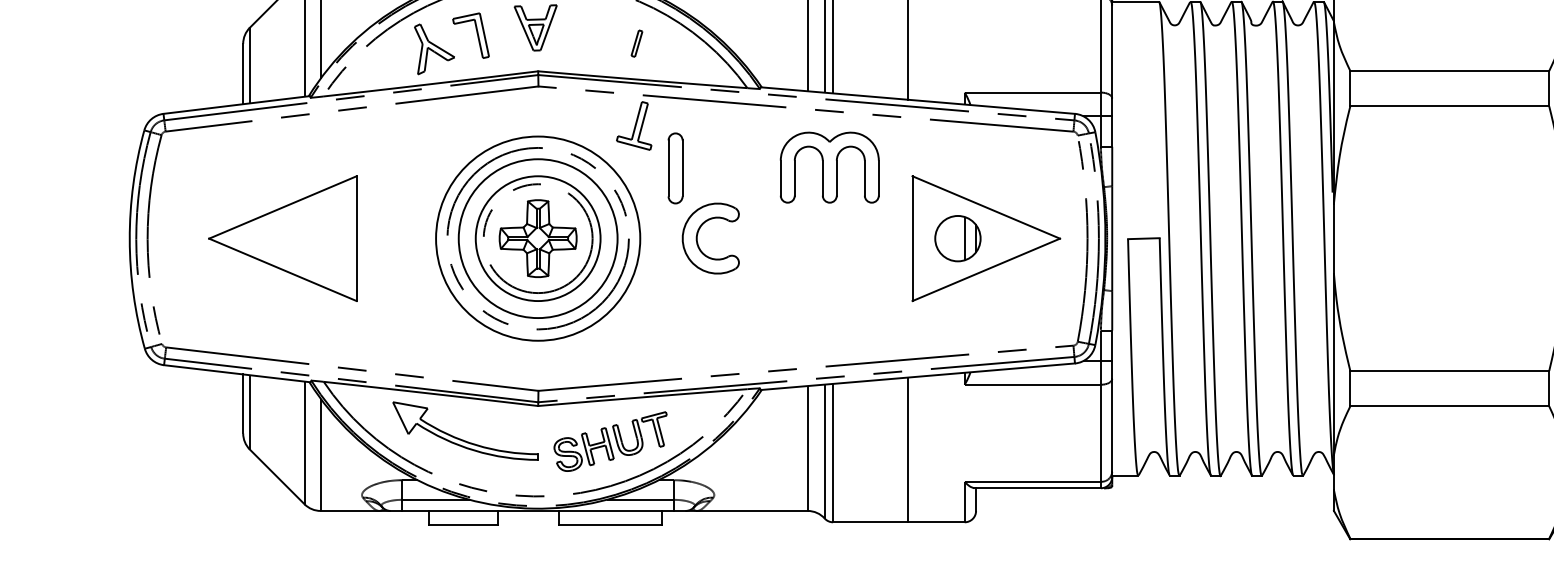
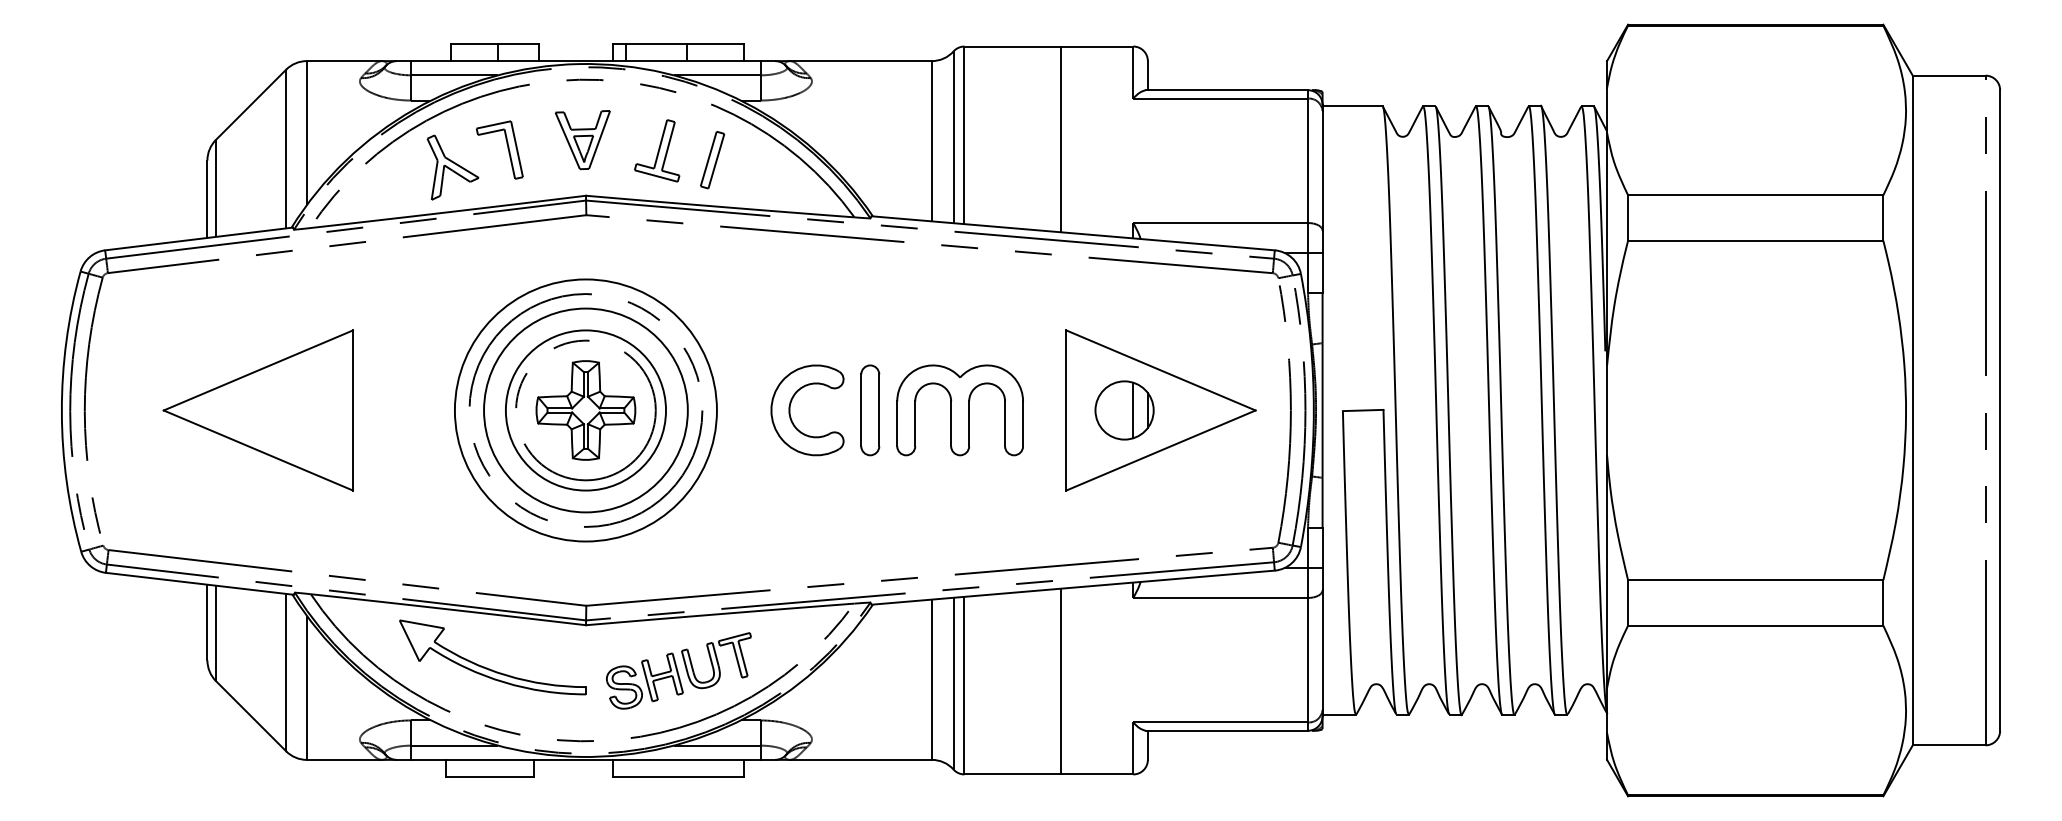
part: (636, 43) -> (712, 160), size x1.67
part: (634, 125) -> (657, 150), moved
part: (829, 167) -> (959, 410), moved
part: (675, 168) -> (870, 410), moved

